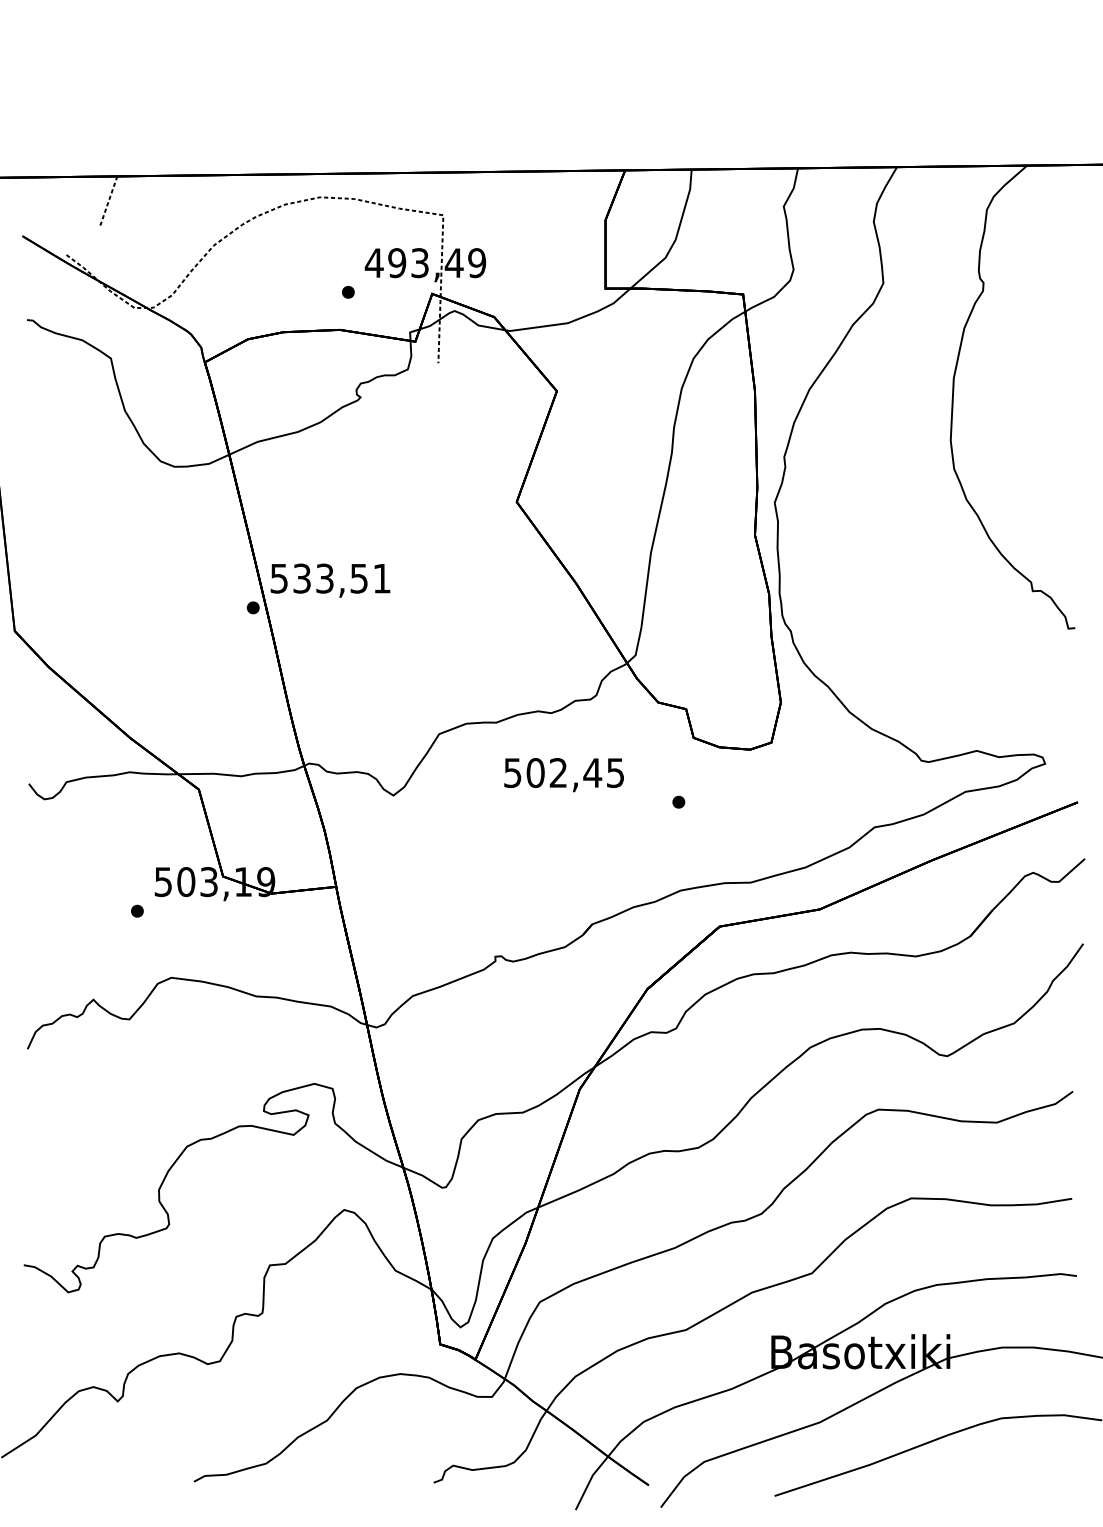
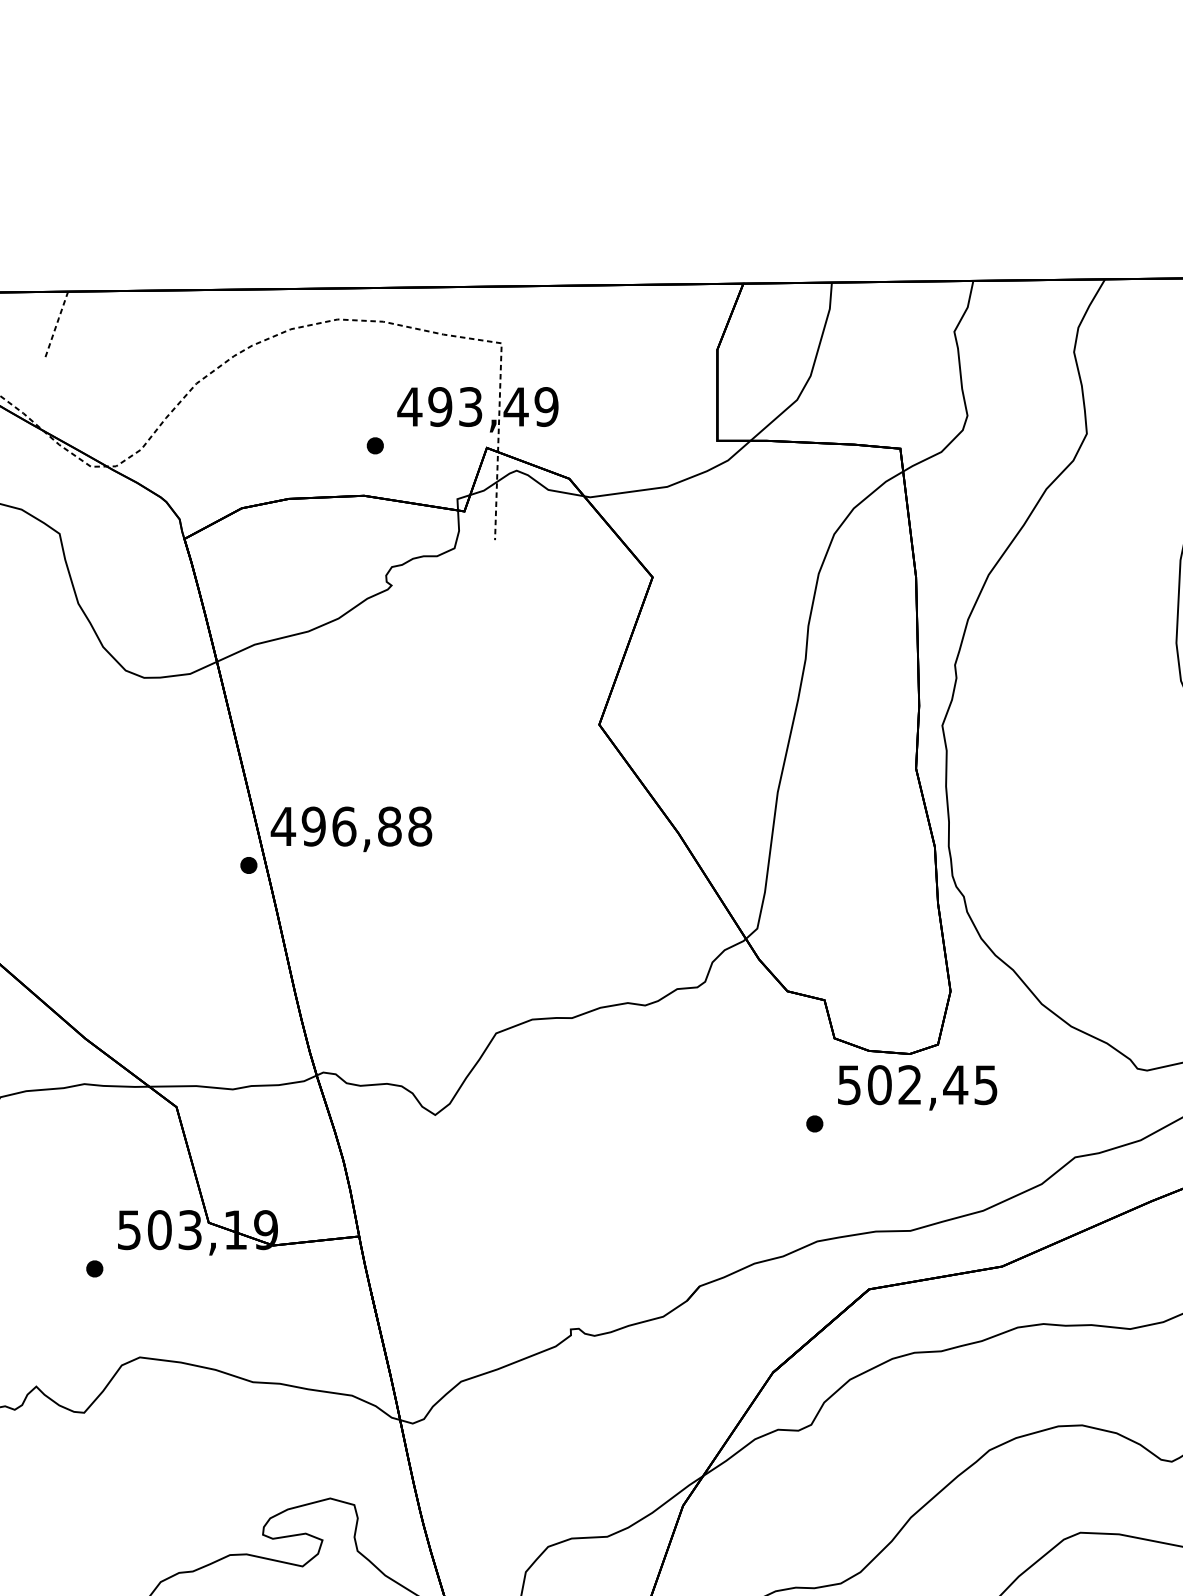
text: (330, 578) -> (351, 826), 533,51 -> 496,88
text: (563, 775) -> (916, 1088), moved

